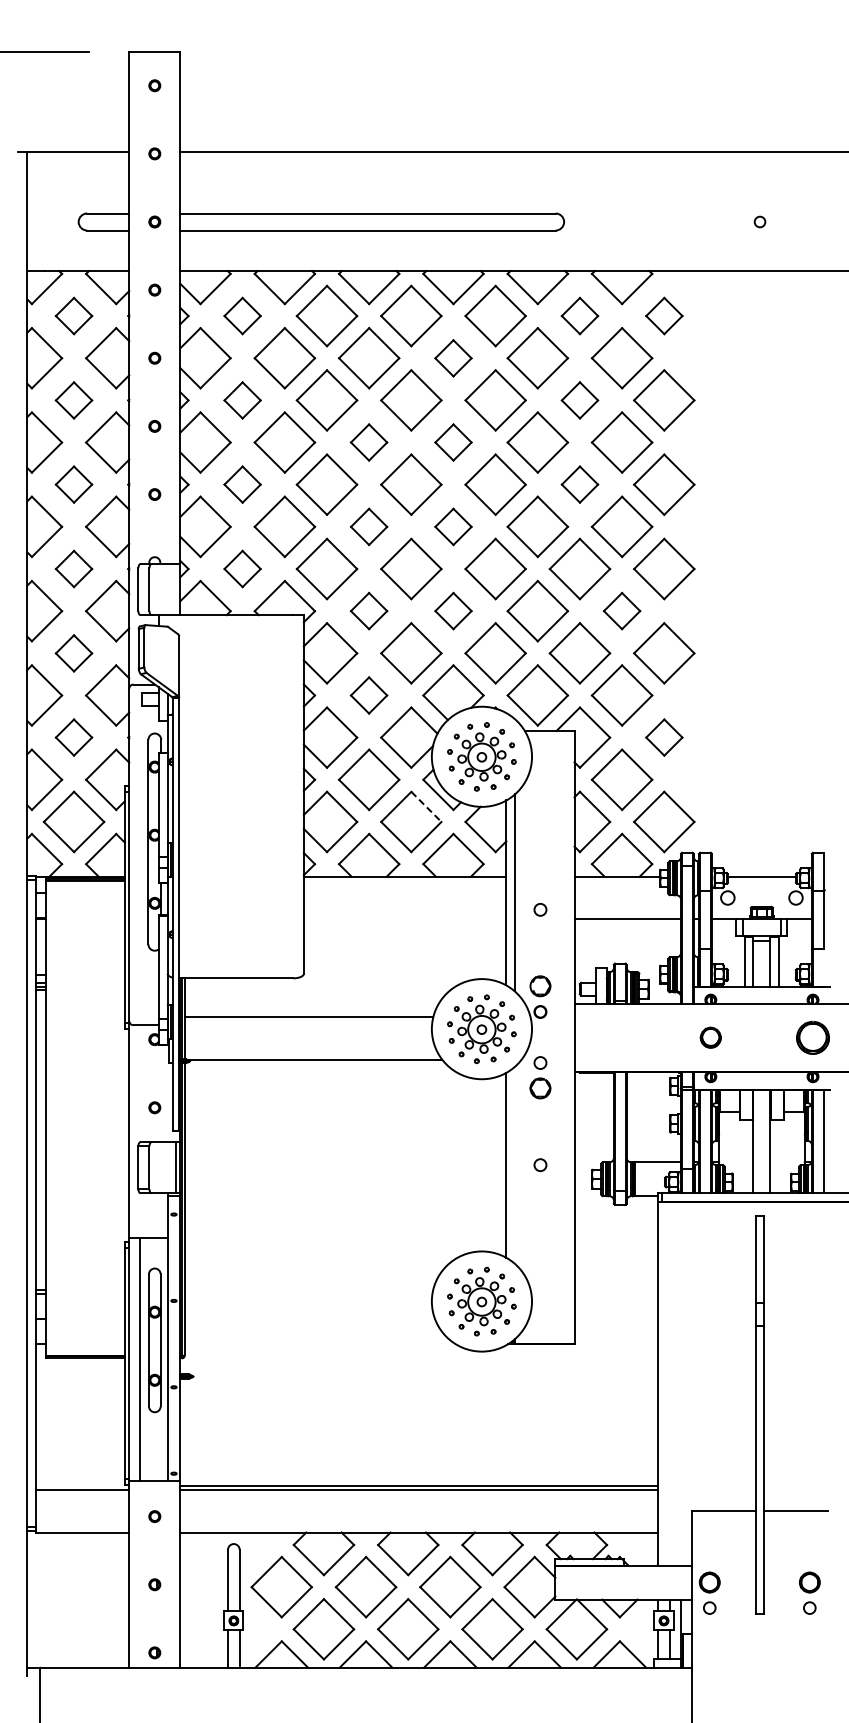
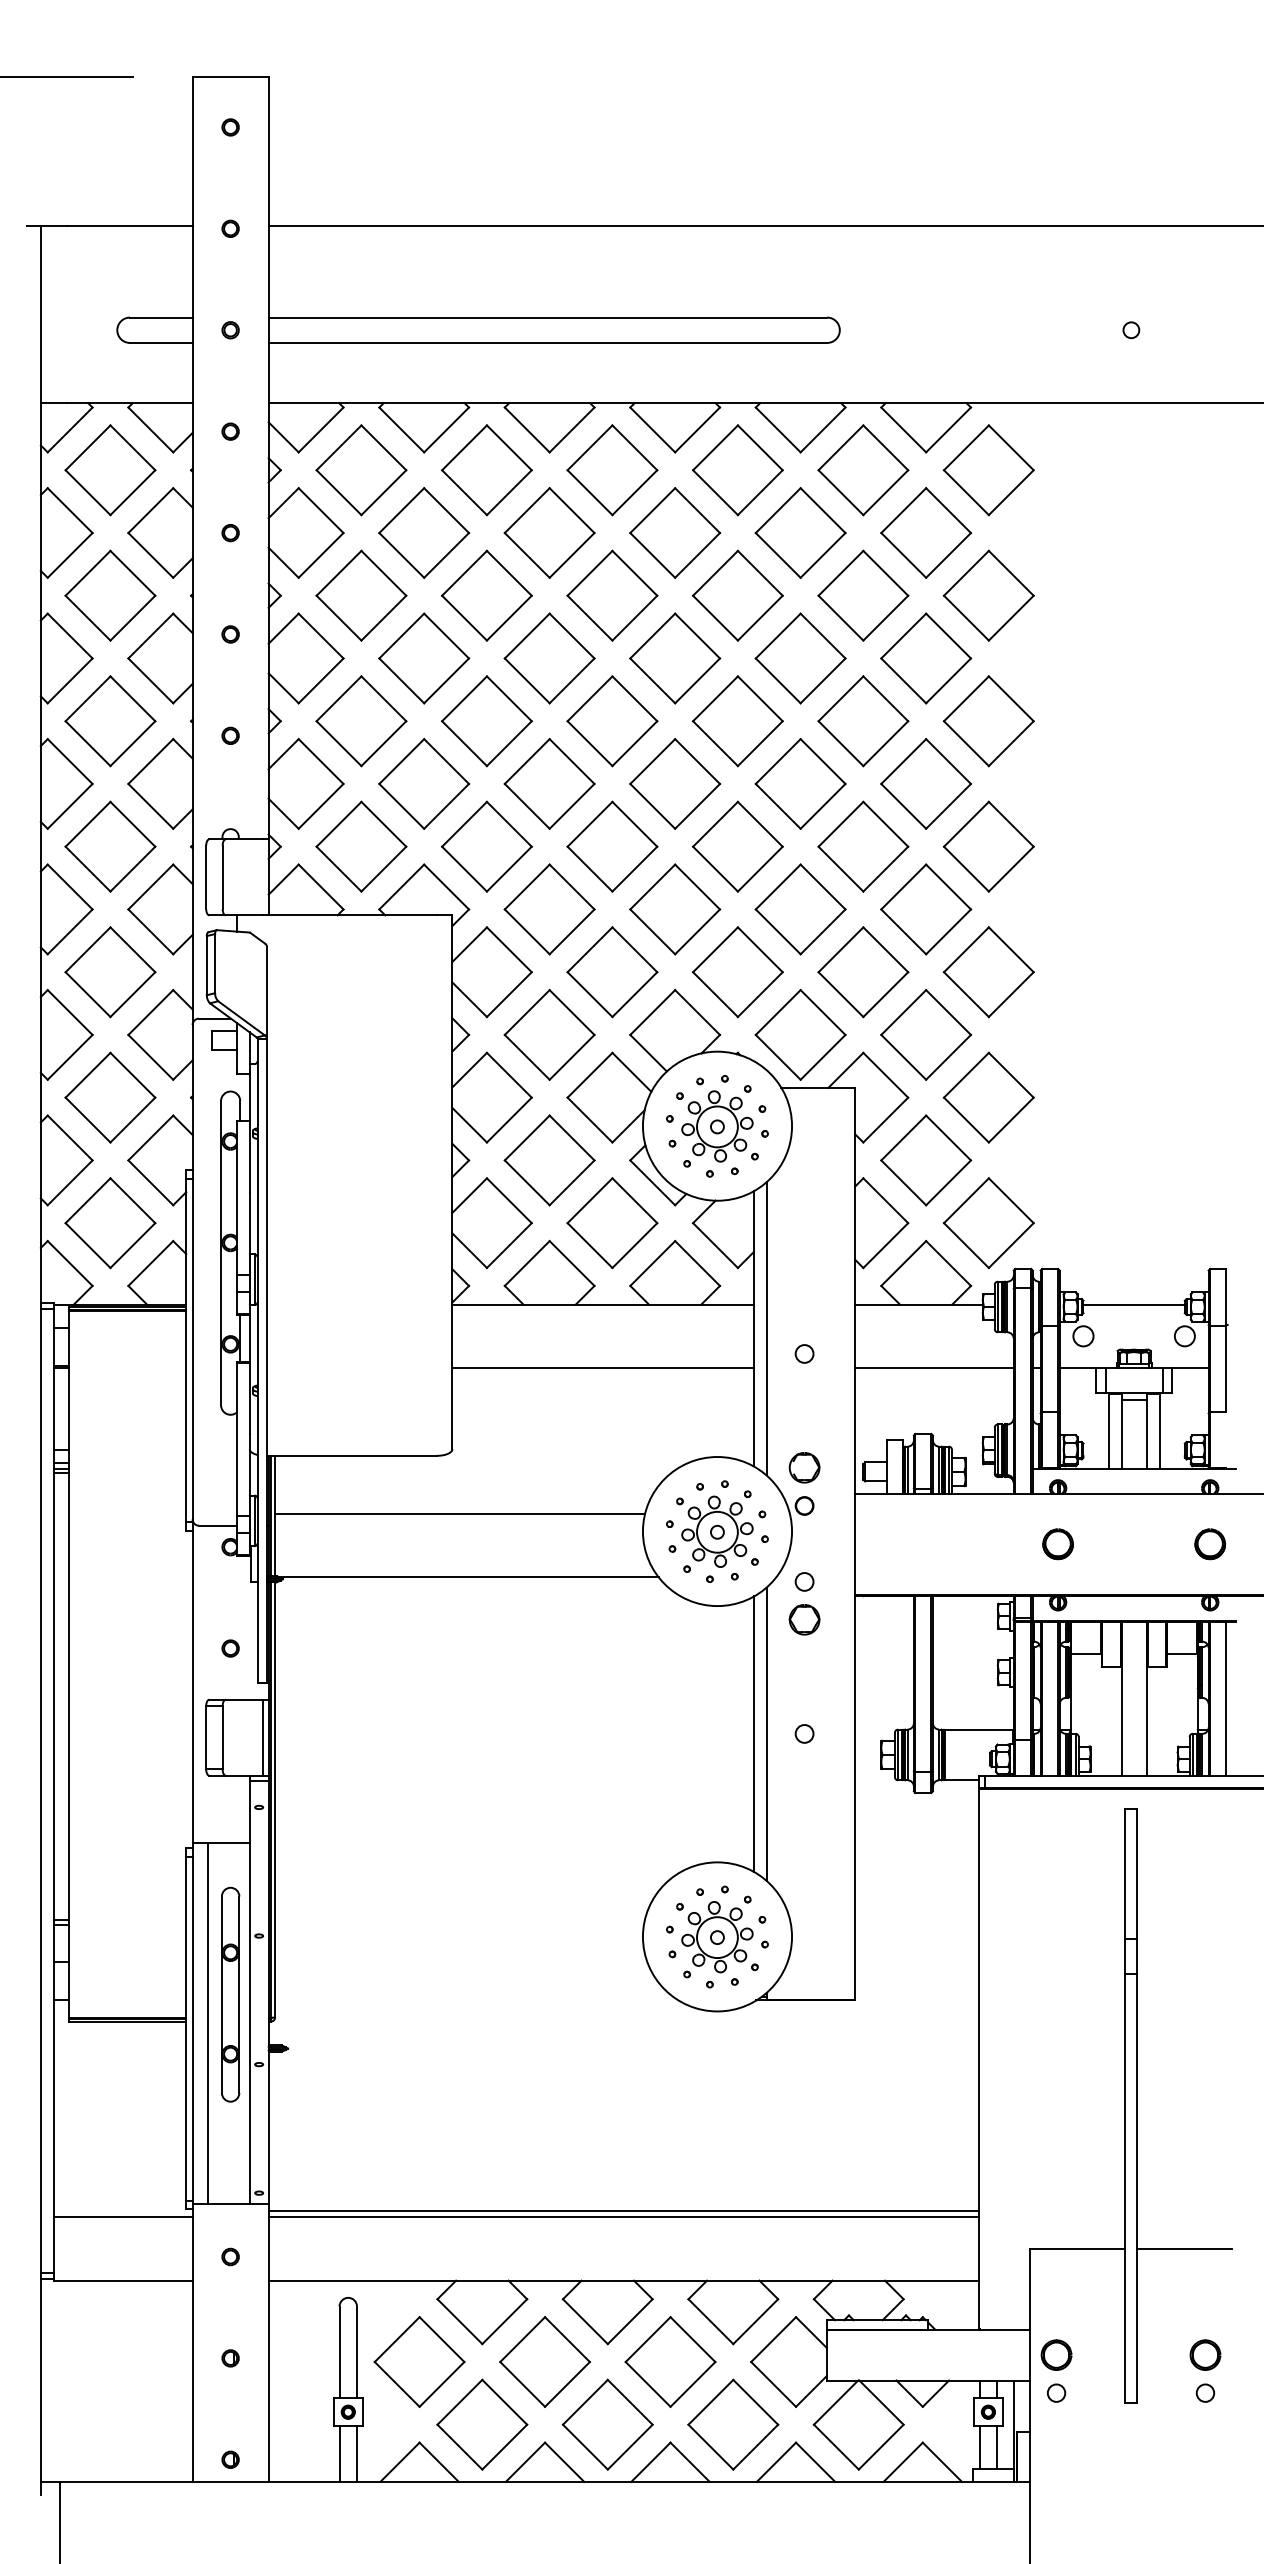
part: (73, 315) -> (109, 469), size x1.67
part: (242, 315) -> (361, 469), size x1.67
part: (579, 315) -> (862, 469), size x1.67
part: (664, 315) -> (989, 469), size x1.67
part: (453, 358) -> (675, 533), size x1.67
part: (73, 400) -> (109, 595), size x1.67
part: (242, 400) -> (361, 595), size x1.67
part: (579, 400) -> (862, 595), size x1.67
part: (368, 442) -> (548, 658), size x1.67
part: (453, 442) -> (675, 658), size x1.67
part: (73, 484) -> (109, 720), size x1.67
part: (242, 484) -> (361, 720), size x1.67
part: (579, 484) -> (862, 720), size x1.67
part: (368, 526) -> (548, 783), size x1.67
part: (453, 526) -> (675, 783), size x1.67
part: (73, 568) -> (109, 845), size x1.67
part: (242, 568) -> (361, 845), size x1.67
part: (368, 610) -> (548, 908), size x1.67
part: (453, 610) -> (675, 908), size x1.67
part: (621, 610) -> (925, 908), size x1.67
part: (73, 653) -> (109, 972), size x1.67
part: (368, 695) -> (548, 1034), size x1.67
part: (73, 737) -> (109, 1097), size x1.67
part: (664, 737) -> (989, 1097), size x1.67
line: (426, 807) -> (634, 1201), dashed -> solid
line: (404, 919) -> (602, 1368), added
part: (812, 1037) -> (1209, 1543), size x0.62
line: (514, 1164) -> (765, 1732), added

